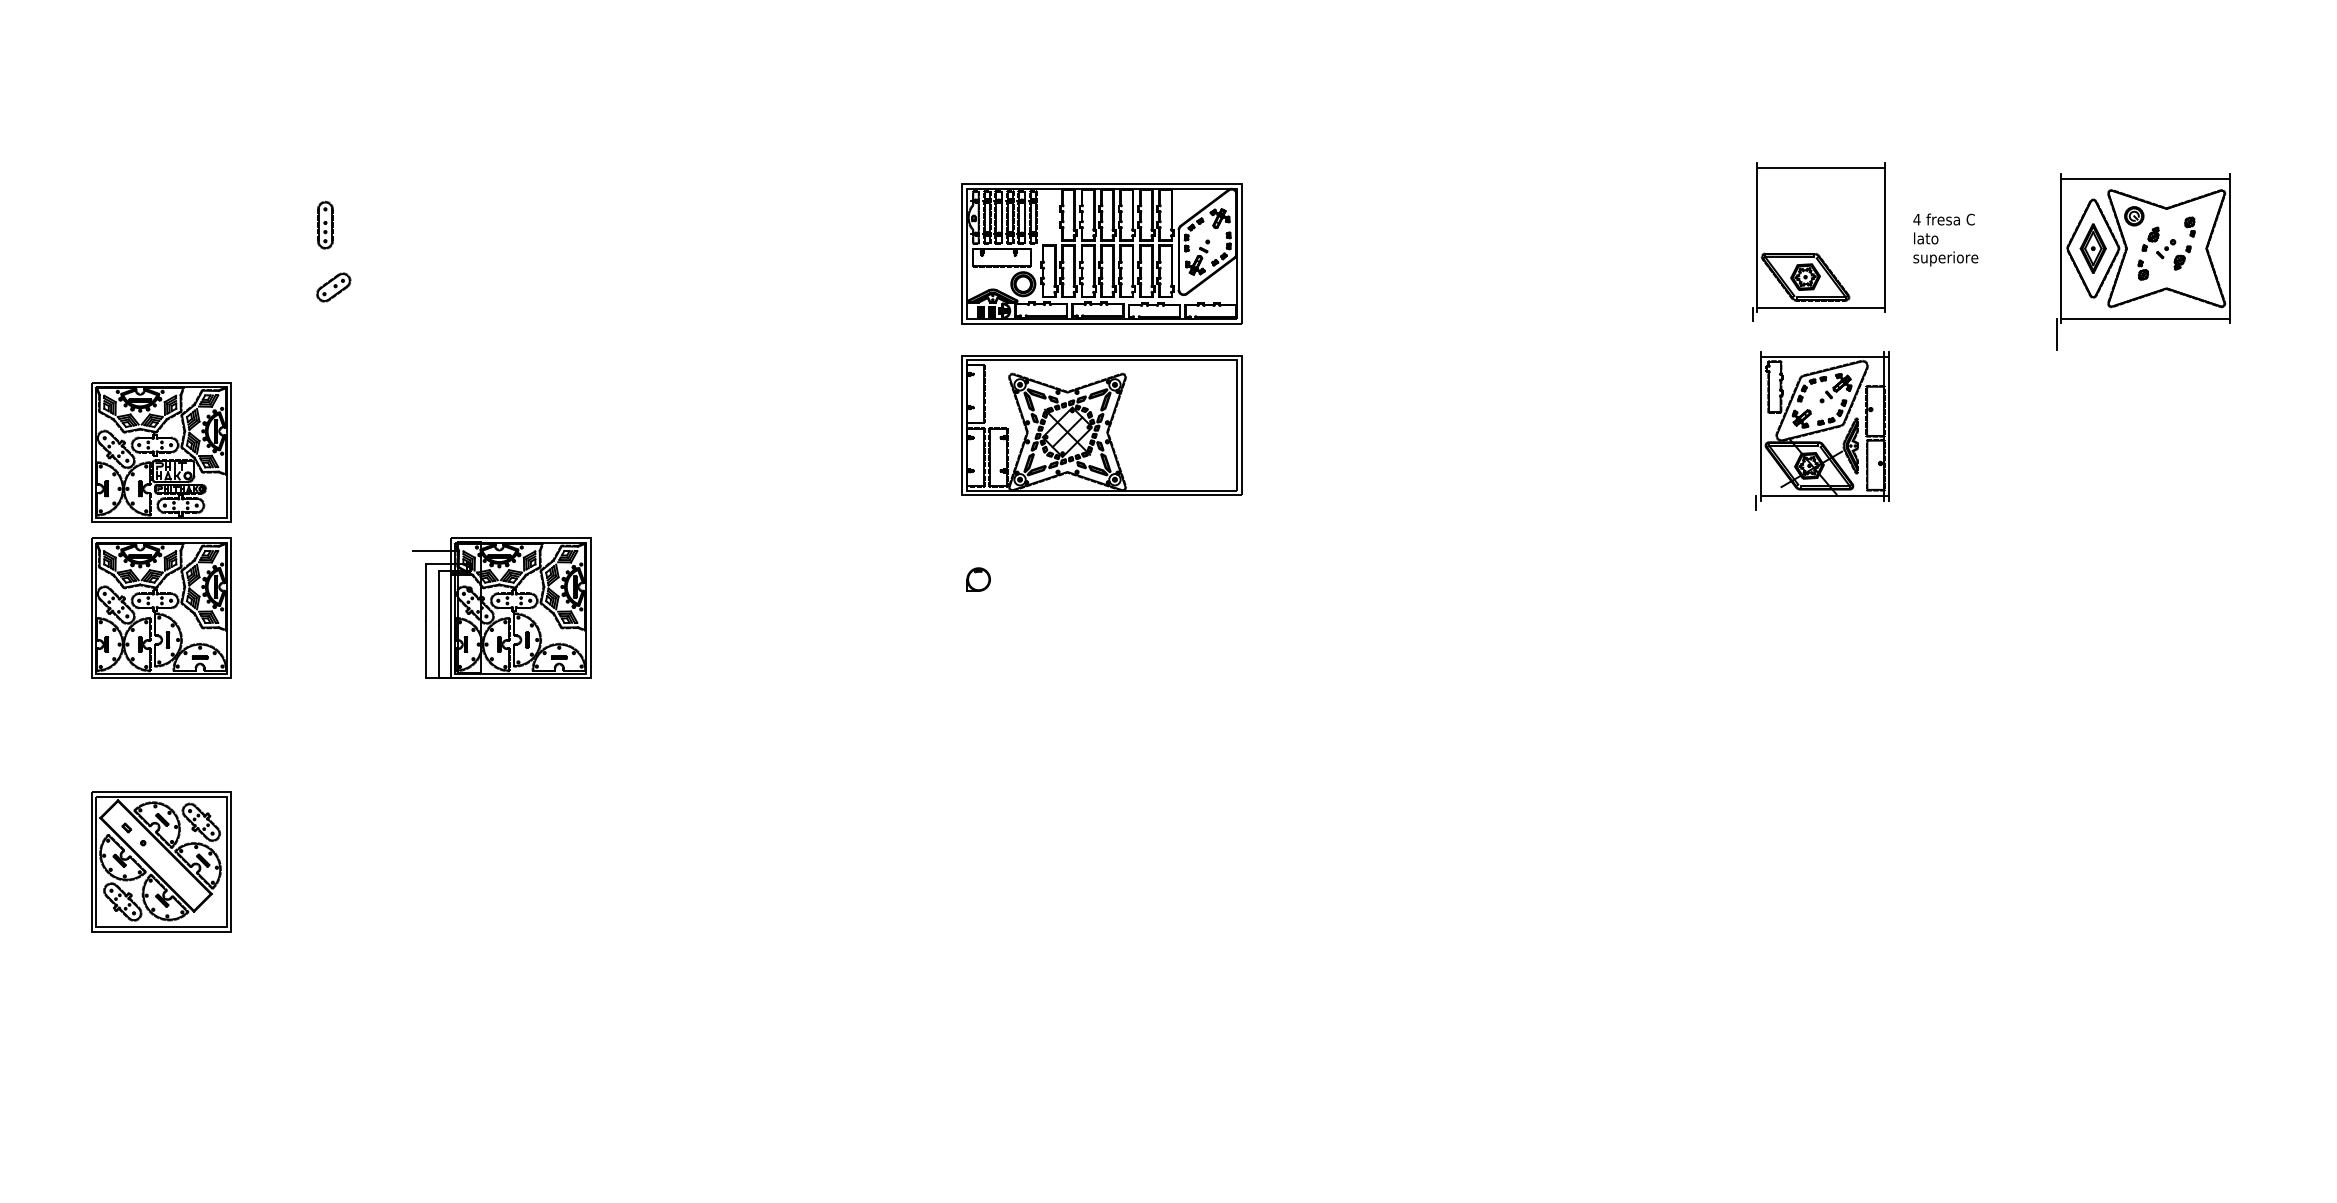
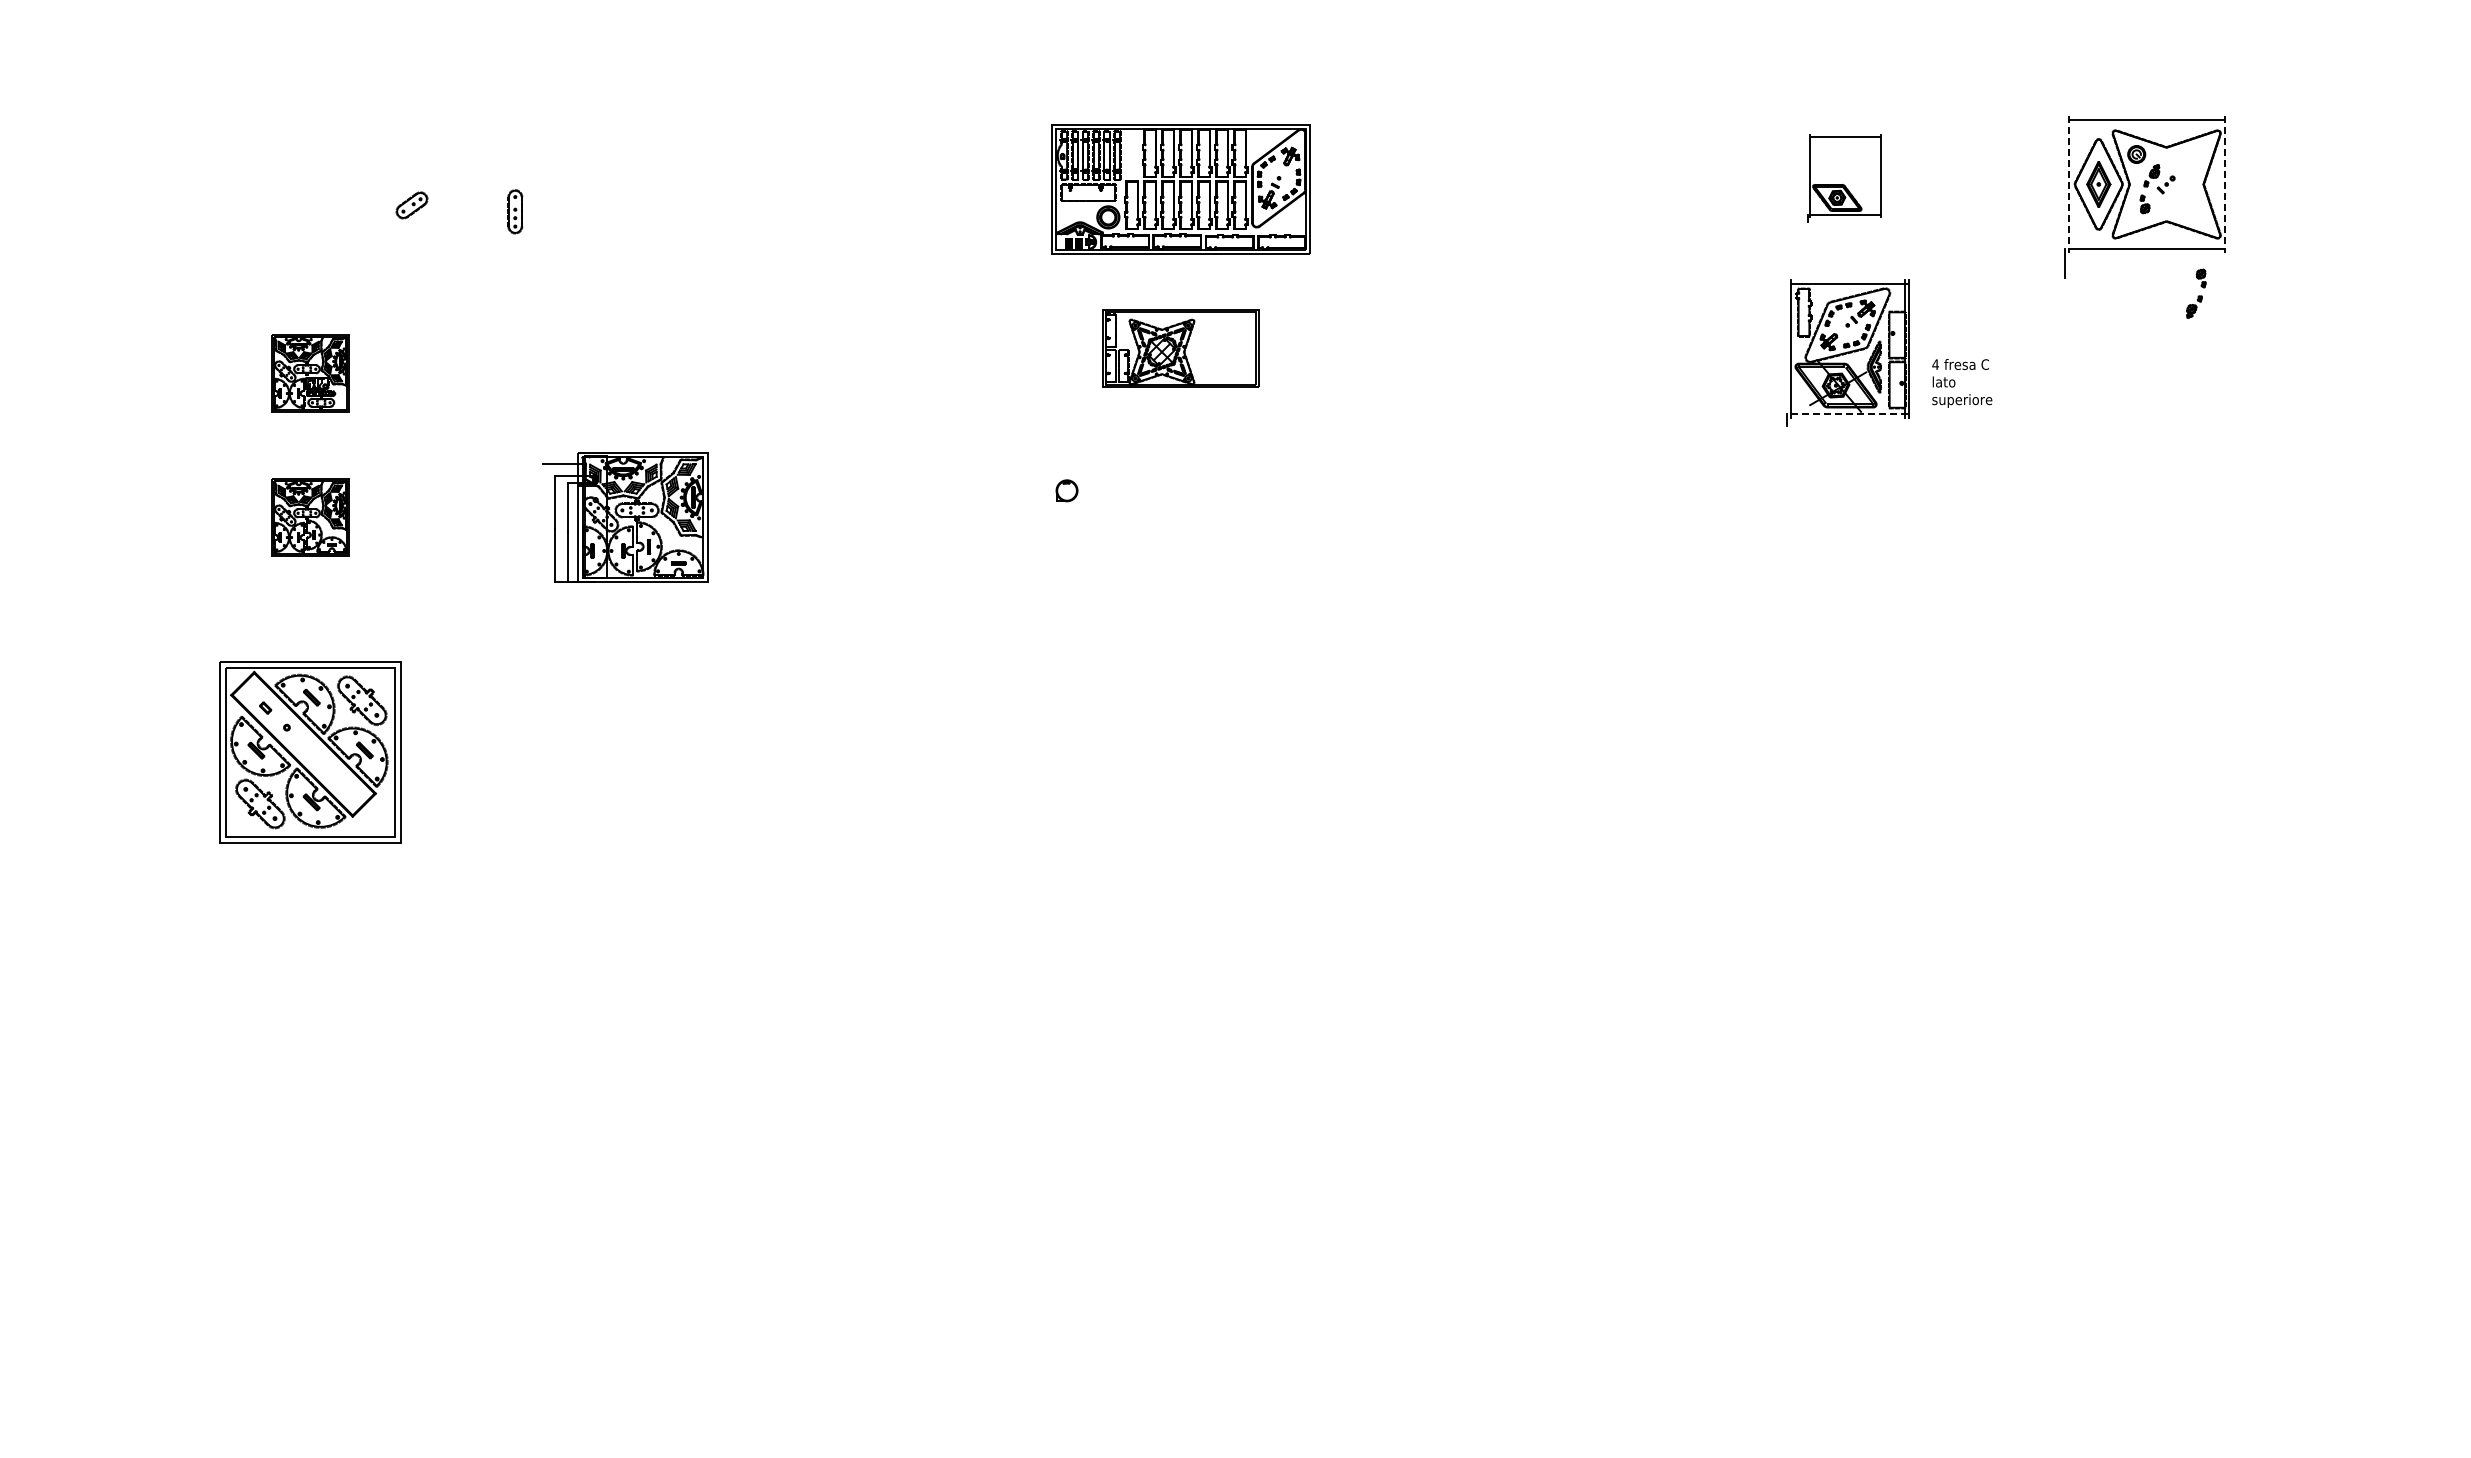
part: (325, 224) -> (515, 211), moved
text: (1946, 240) -> (1962, 383), moved
part: (1818, 242) -> (1844, 178), size x0.6
part: (2184, 243) -> (2196, 293), moved
line: (2061, 248) -> (2069, 184), solid -> dashed
line: (2230, 248) -> (2225, 184), solid -> dashed
part: (333, 287) -> (411, 205), moved
part: (1101, 425) -> (1180, 348), size x0.6
part: (161, 452) -> (310, 373), size x0.6
line: (1825, 496) -> (1850, 413), solid -> dashed
part: (161, 608) -> (310, 517), size x0.6
part: (161, 862) -> (310, 752), size x1.4

